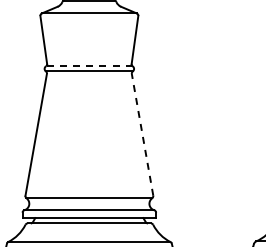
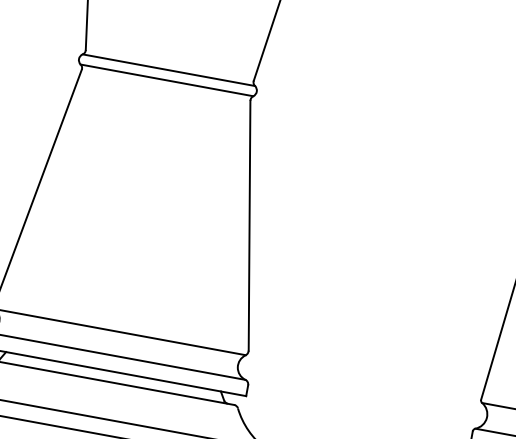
line: (88, 66) -> (167, 70), dashed -> solid
line: (142, 134) -> (249, 225), dashed -> solid

